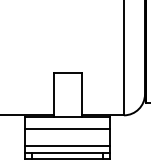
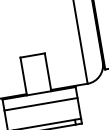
line: (67, 146) -> (43, 119), removed

